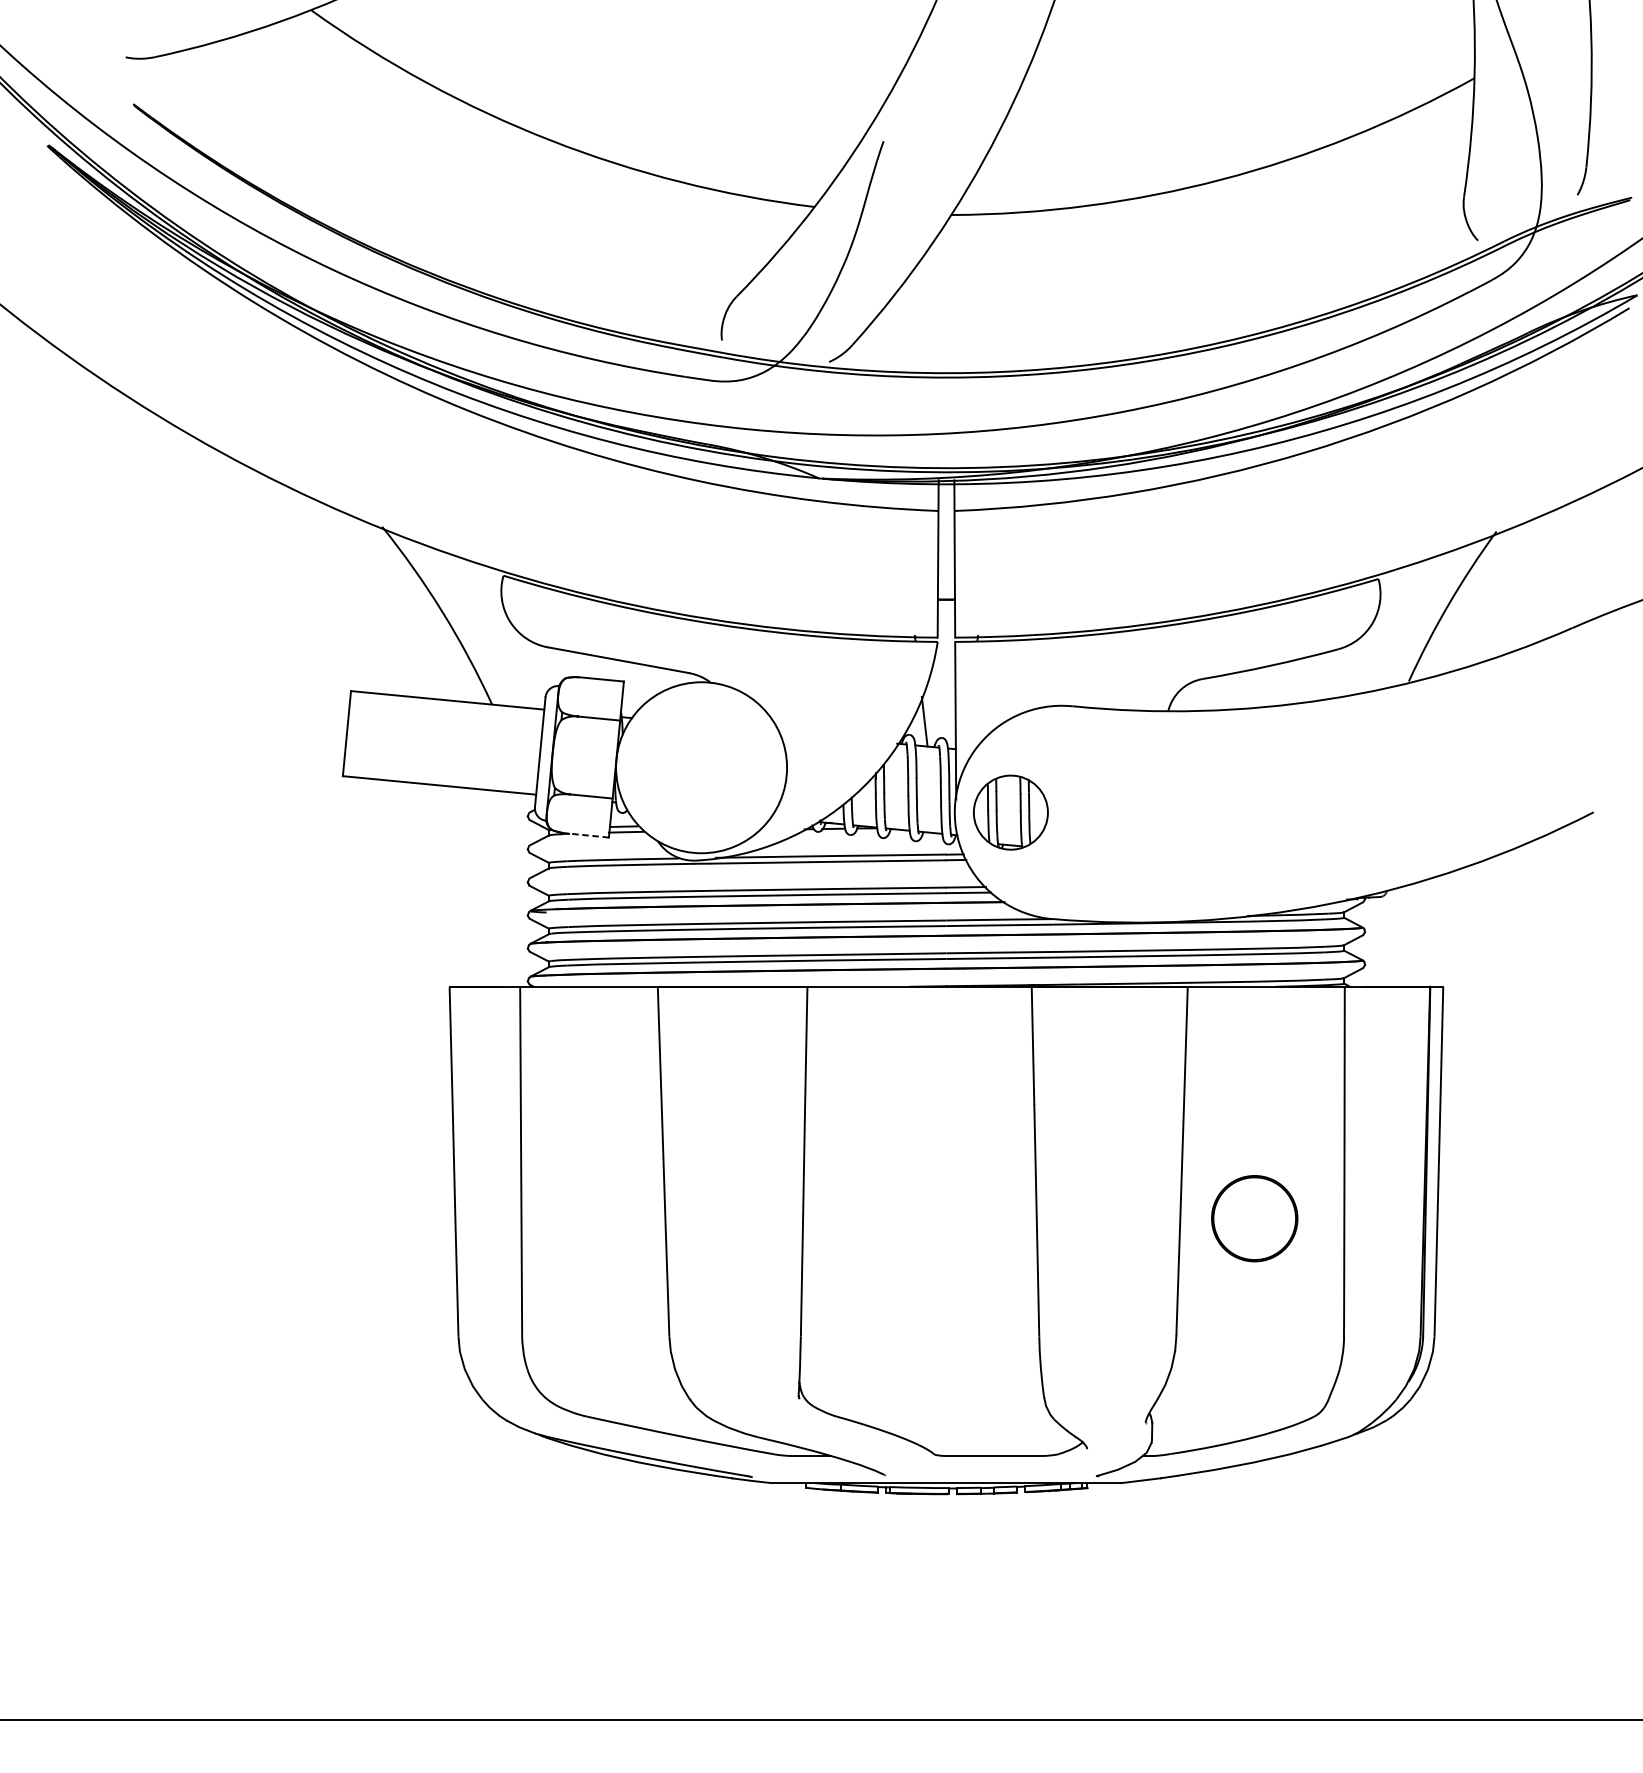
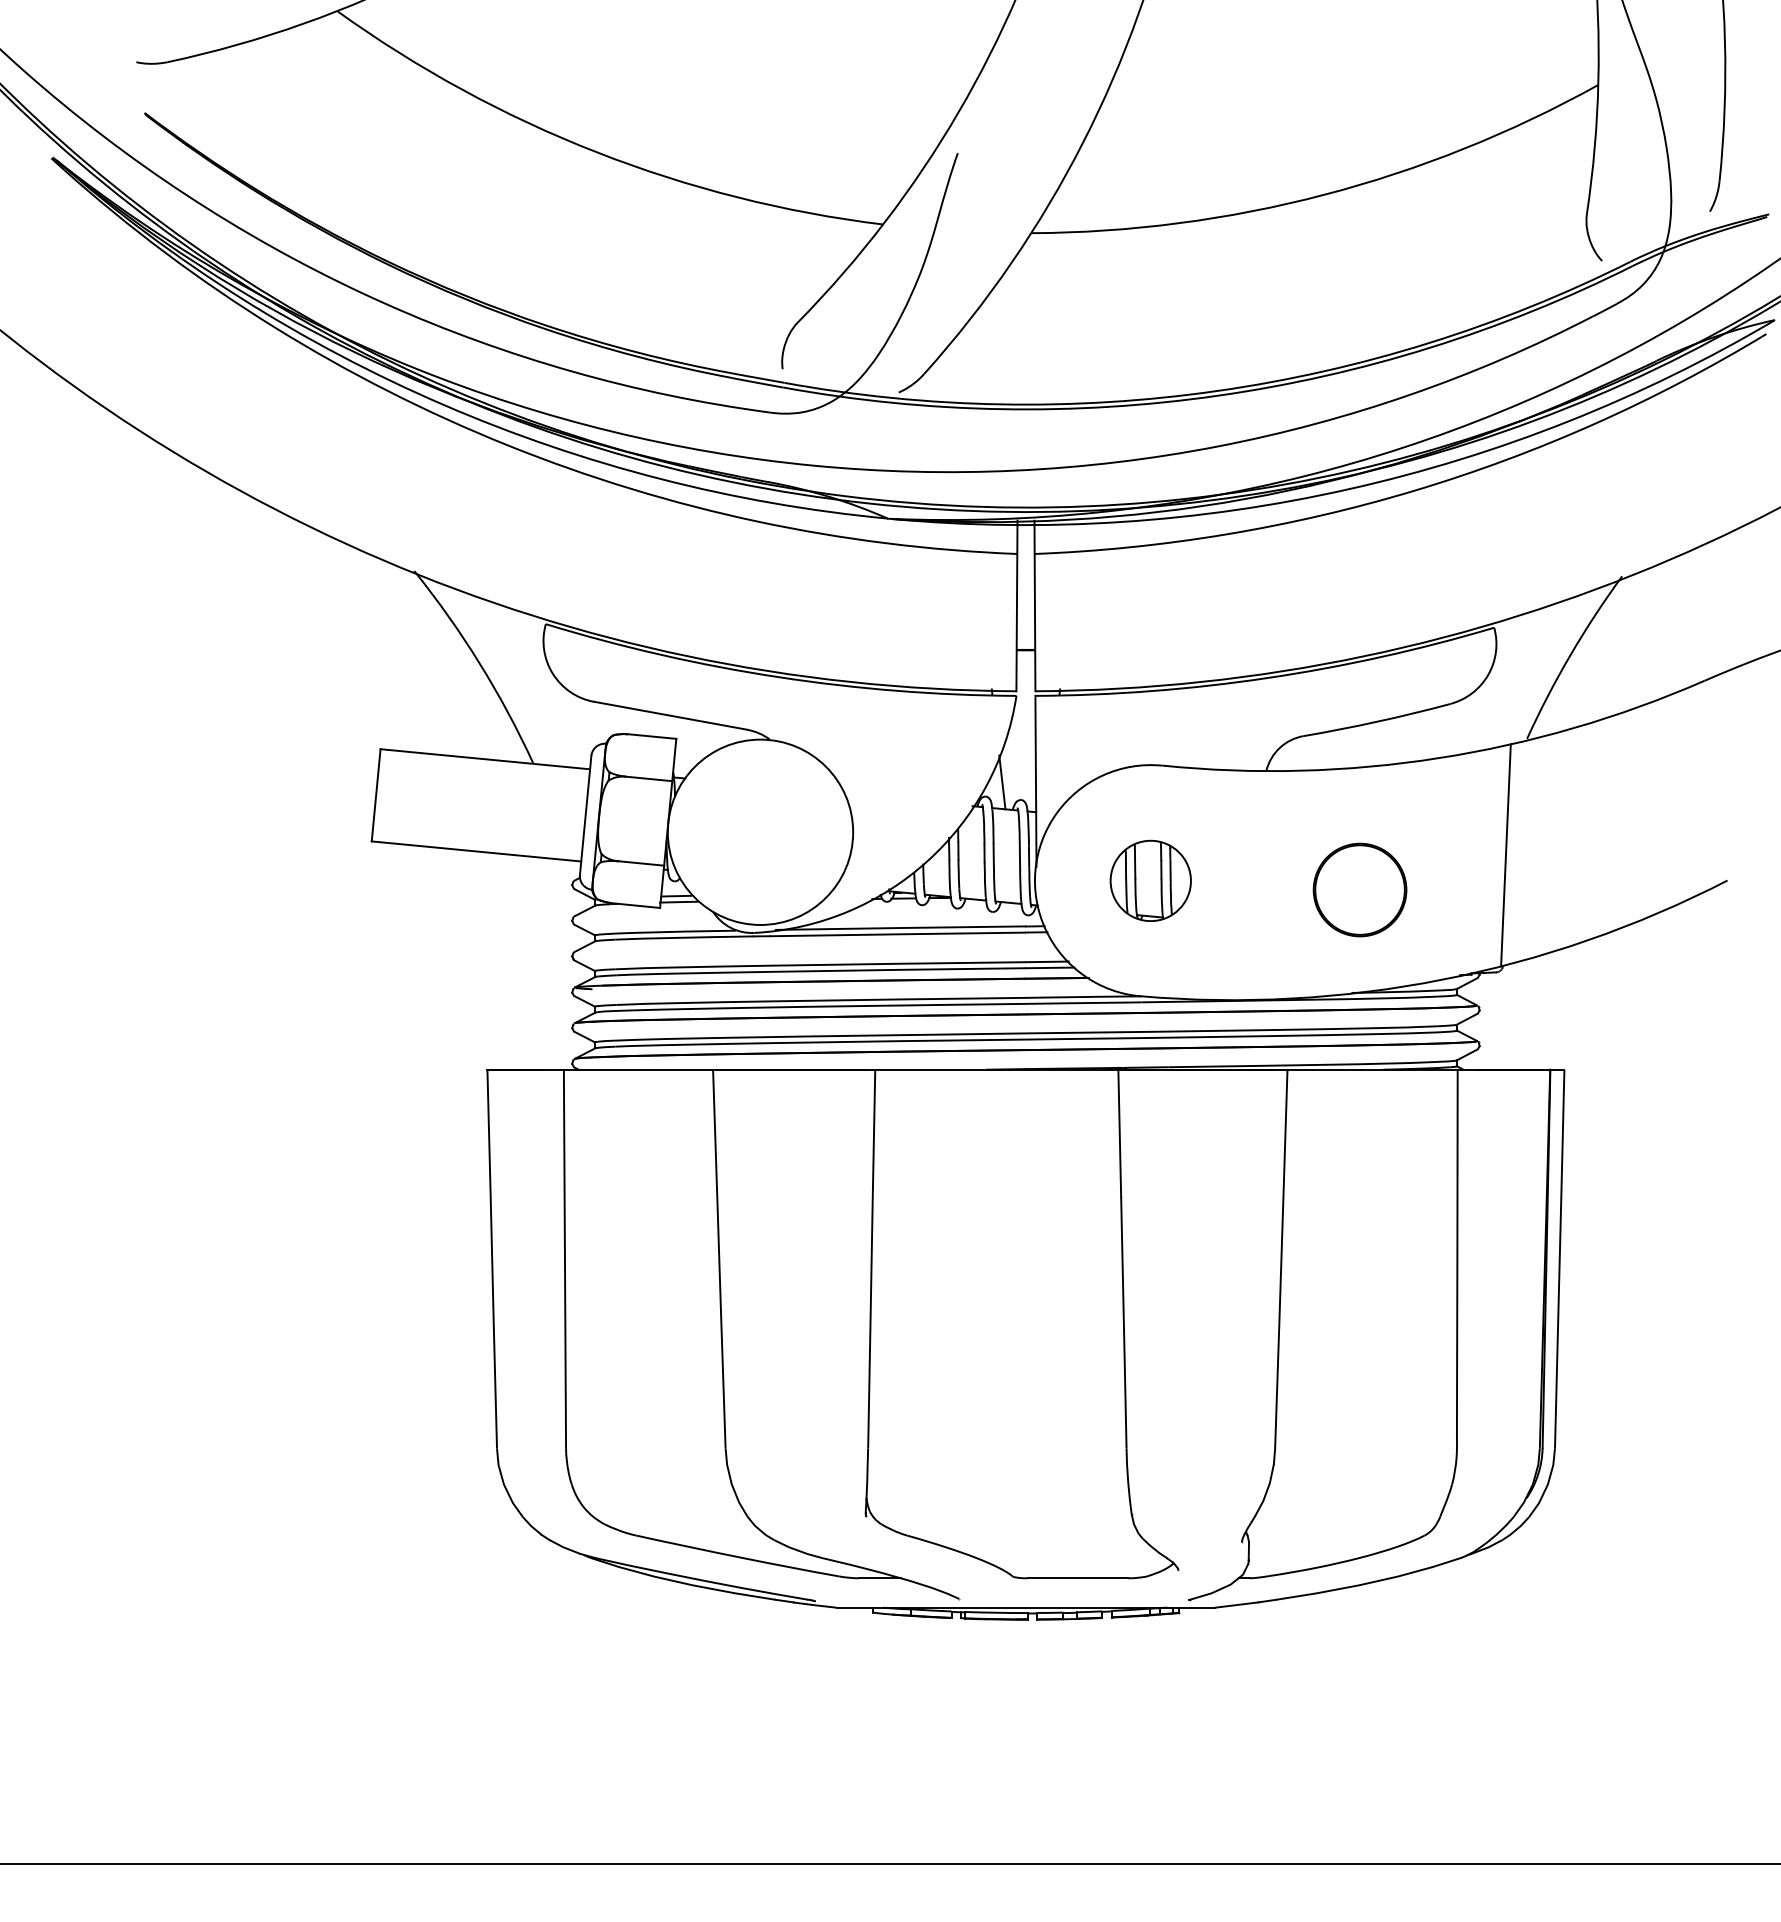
line: (1388, 789) -> (1505, 855), added
part: (1010, 812) -> (1150, 880), moved
line: (586, 835) -> (635, 905), dashed -> solid
part: (1254, 1218) -> (1359, 889), moved

